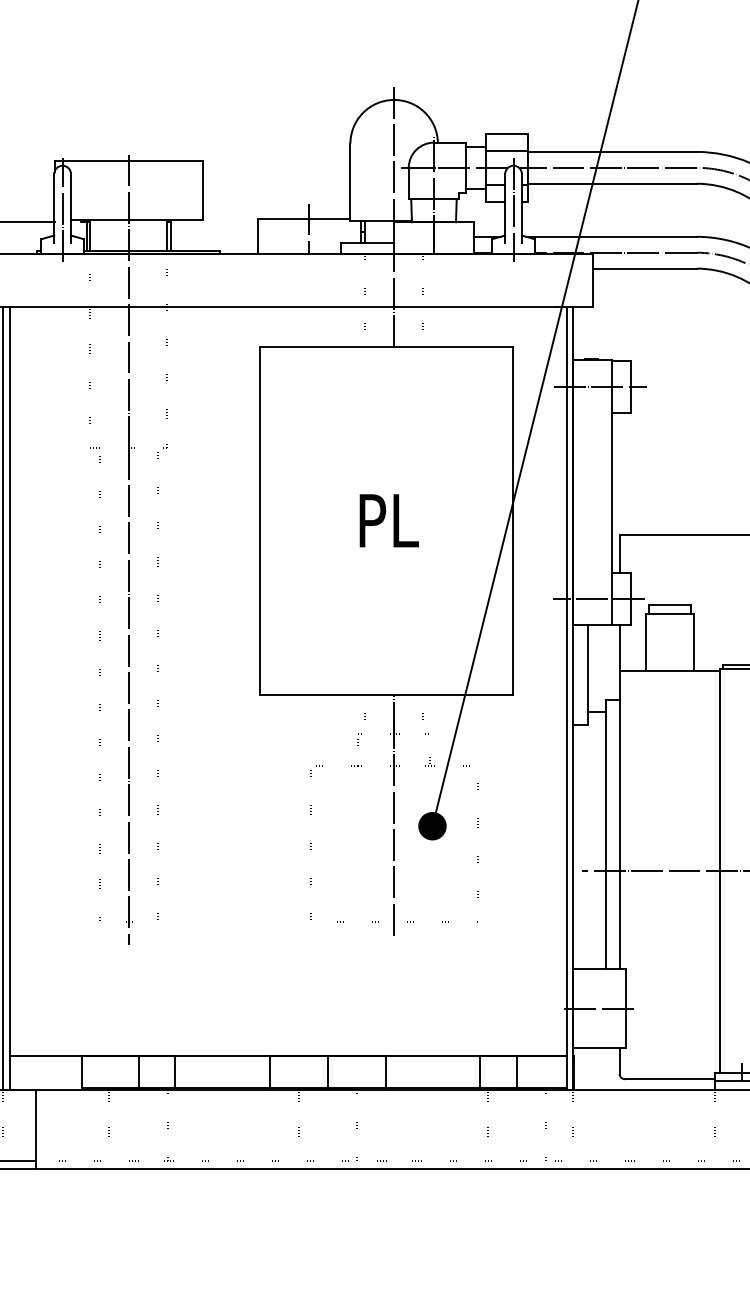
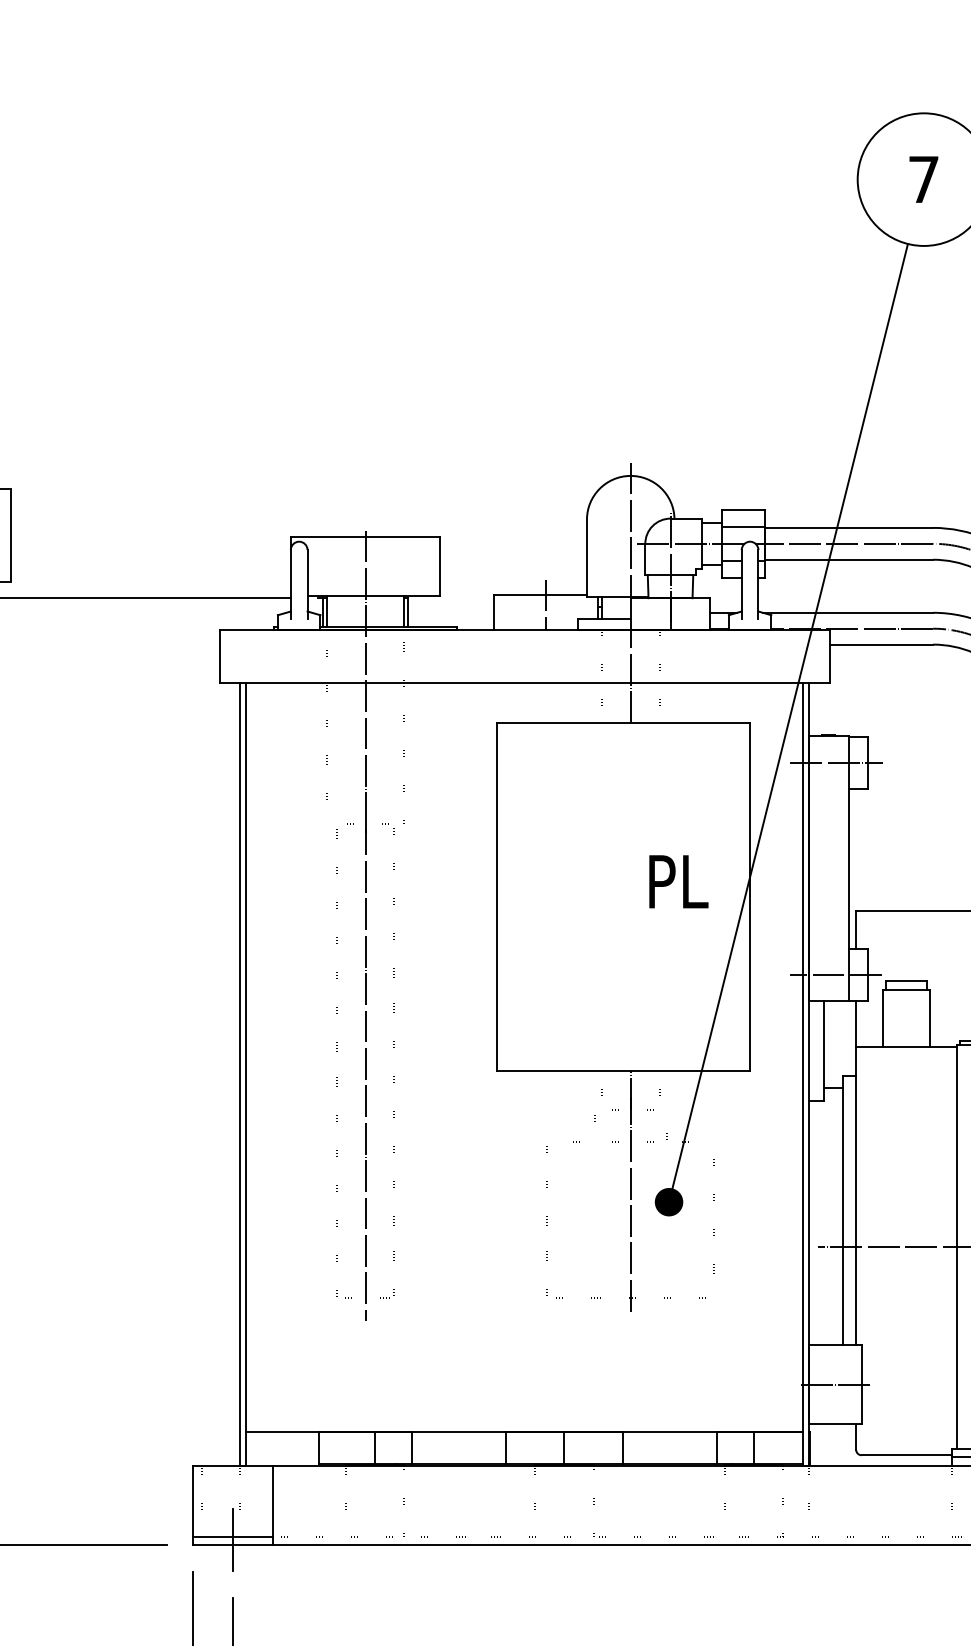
line: (62, 209) -> (299, 585), removed
line: (513, 209) -> (750, 585), removed
text: (388, 520) -> (678, 881), moved

